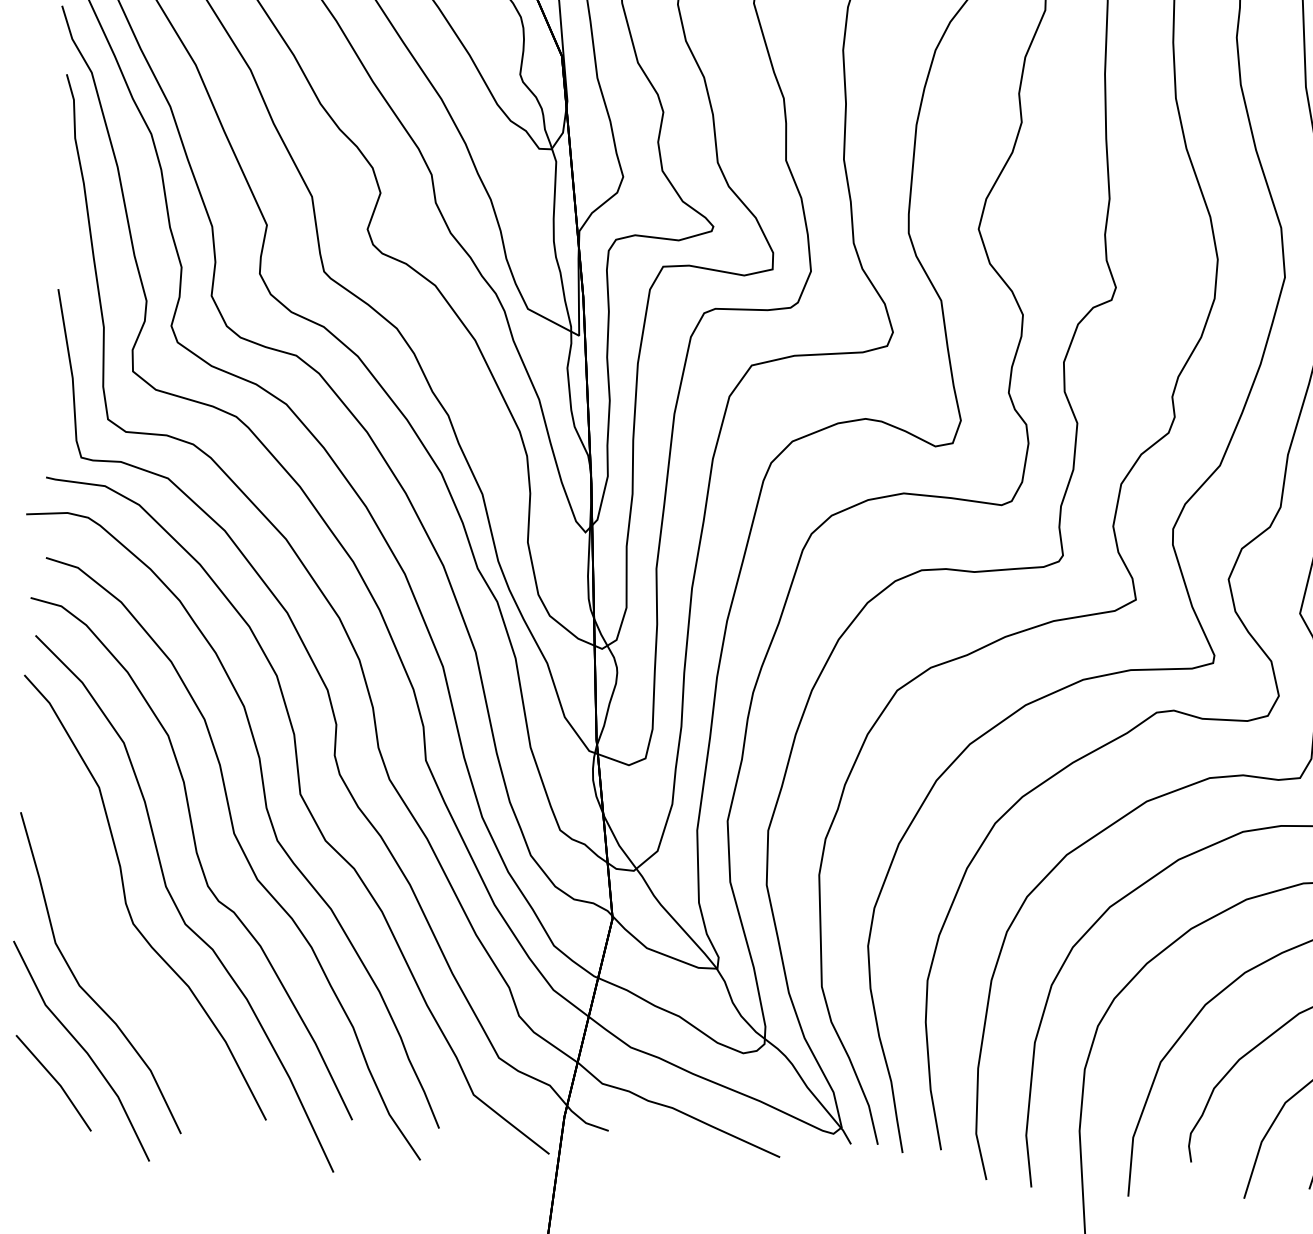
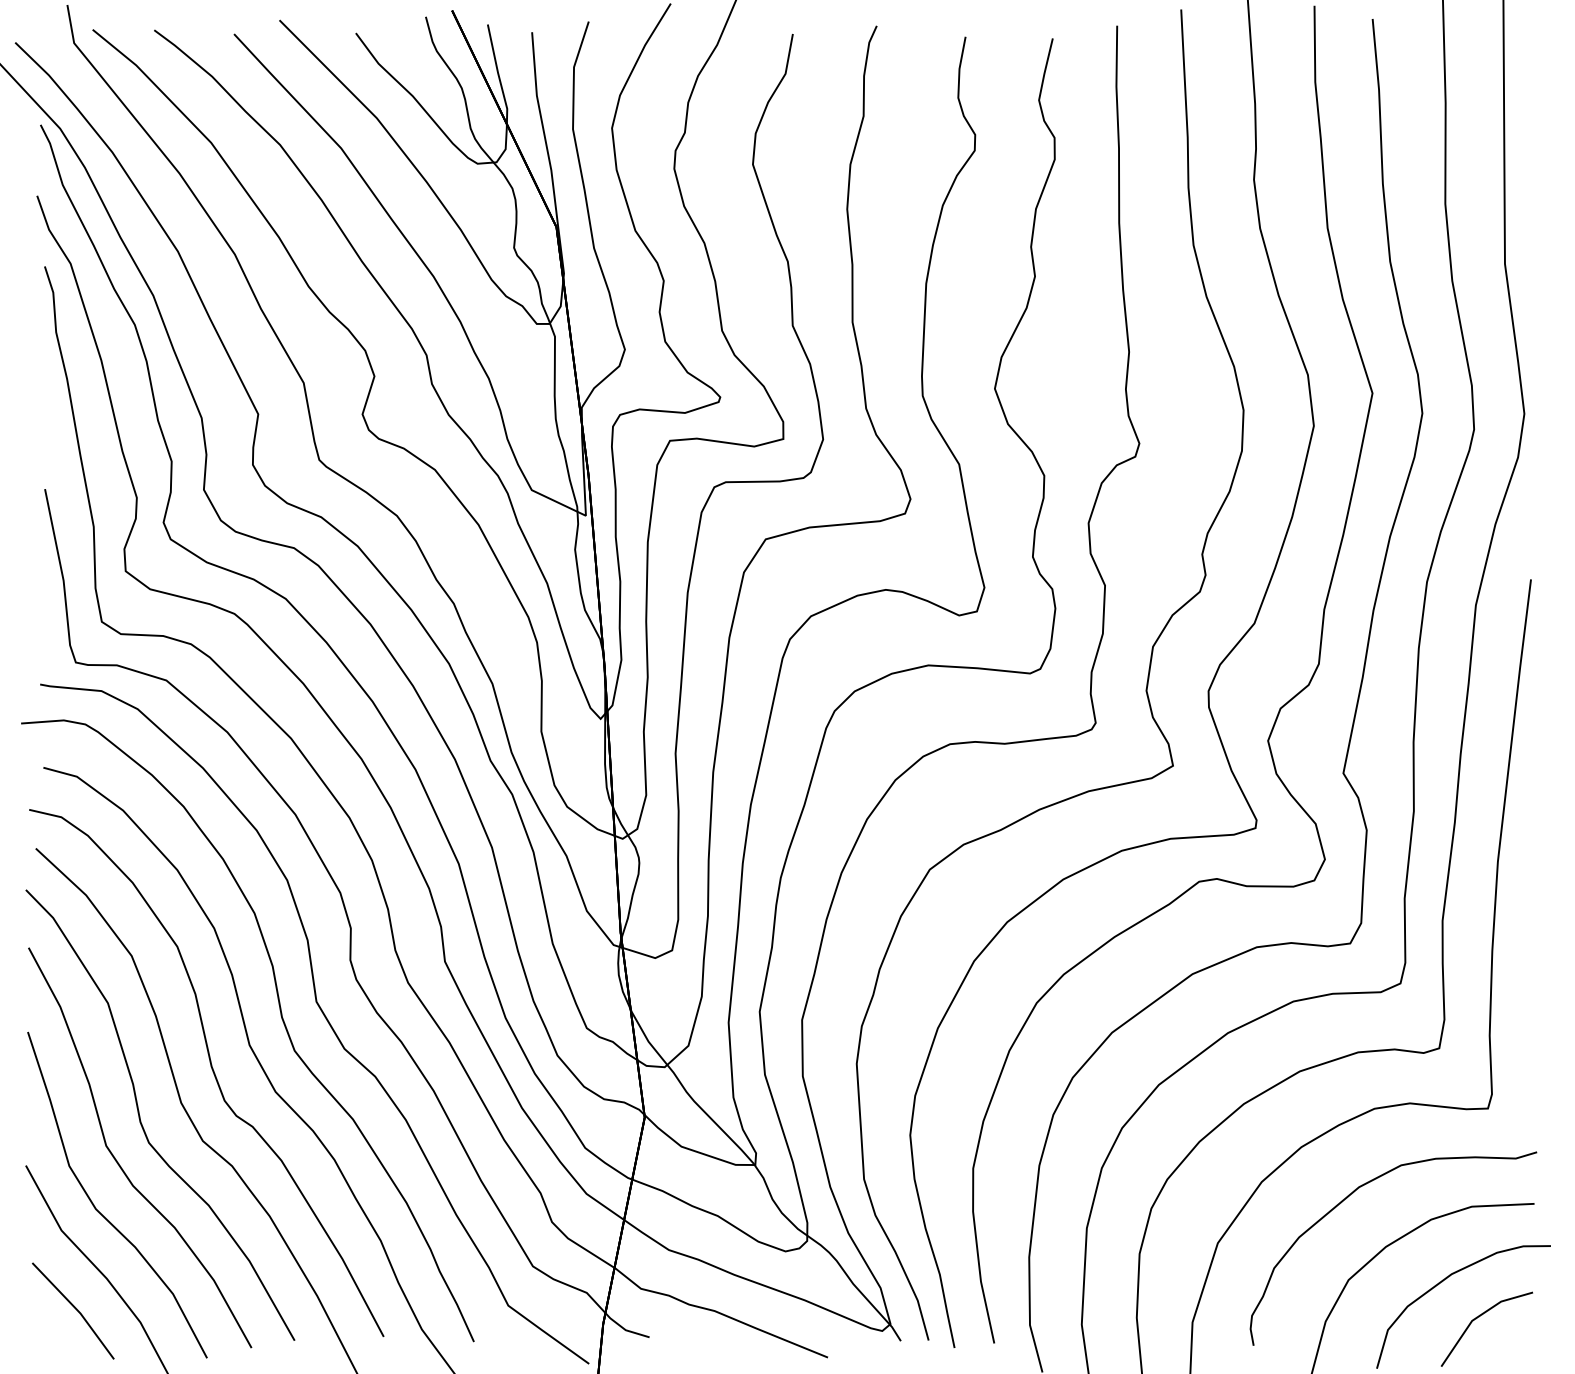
curve: (104, 942) -> (119, 1163), added

